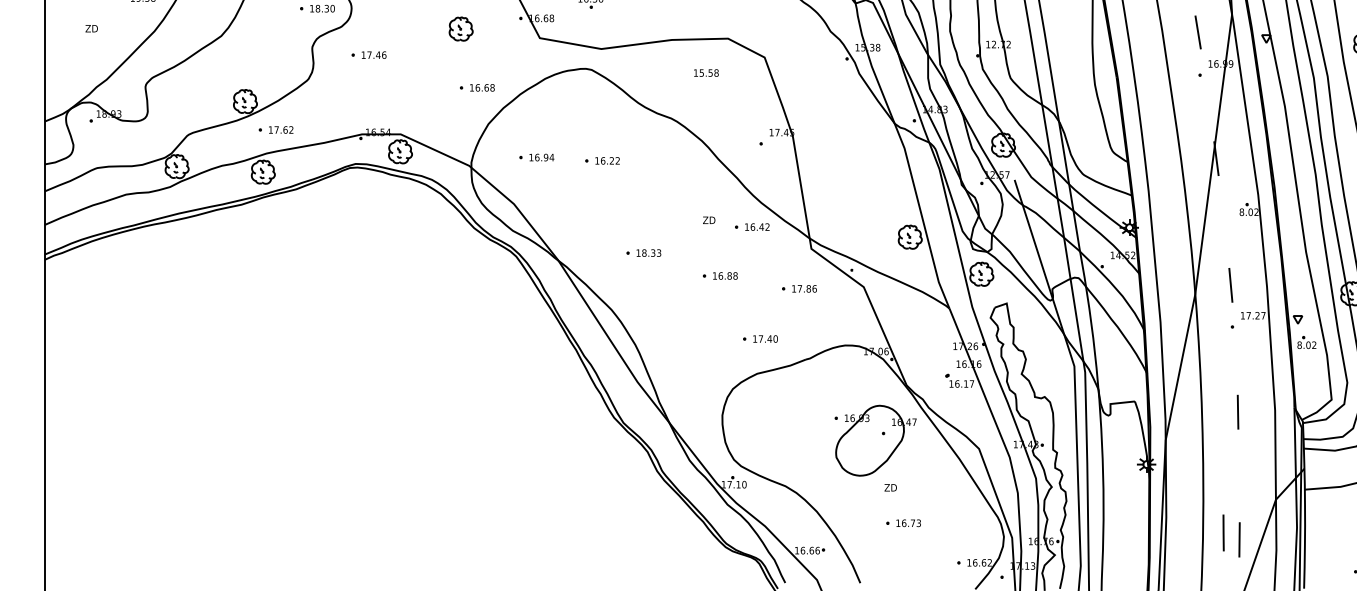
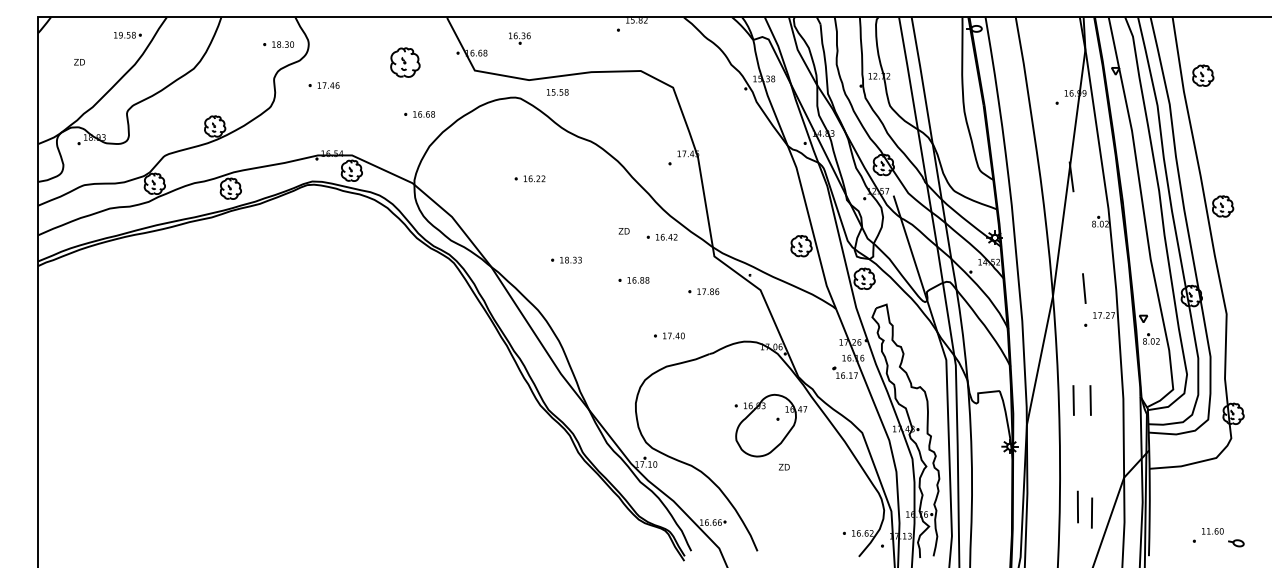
part: (461, 29) -> (405, 62), size x1.4
line: (1198, 32) -> (1055, 65), removed
text: (706, 73) -> (557, 92), moved
part: (275, 129) -> (241, 151), removed
part: (536, 157) -> (471, 175), removed
line: (1218, 412) -> (1073, 400), added
part: (903, 523) -> (795, 498), removed

